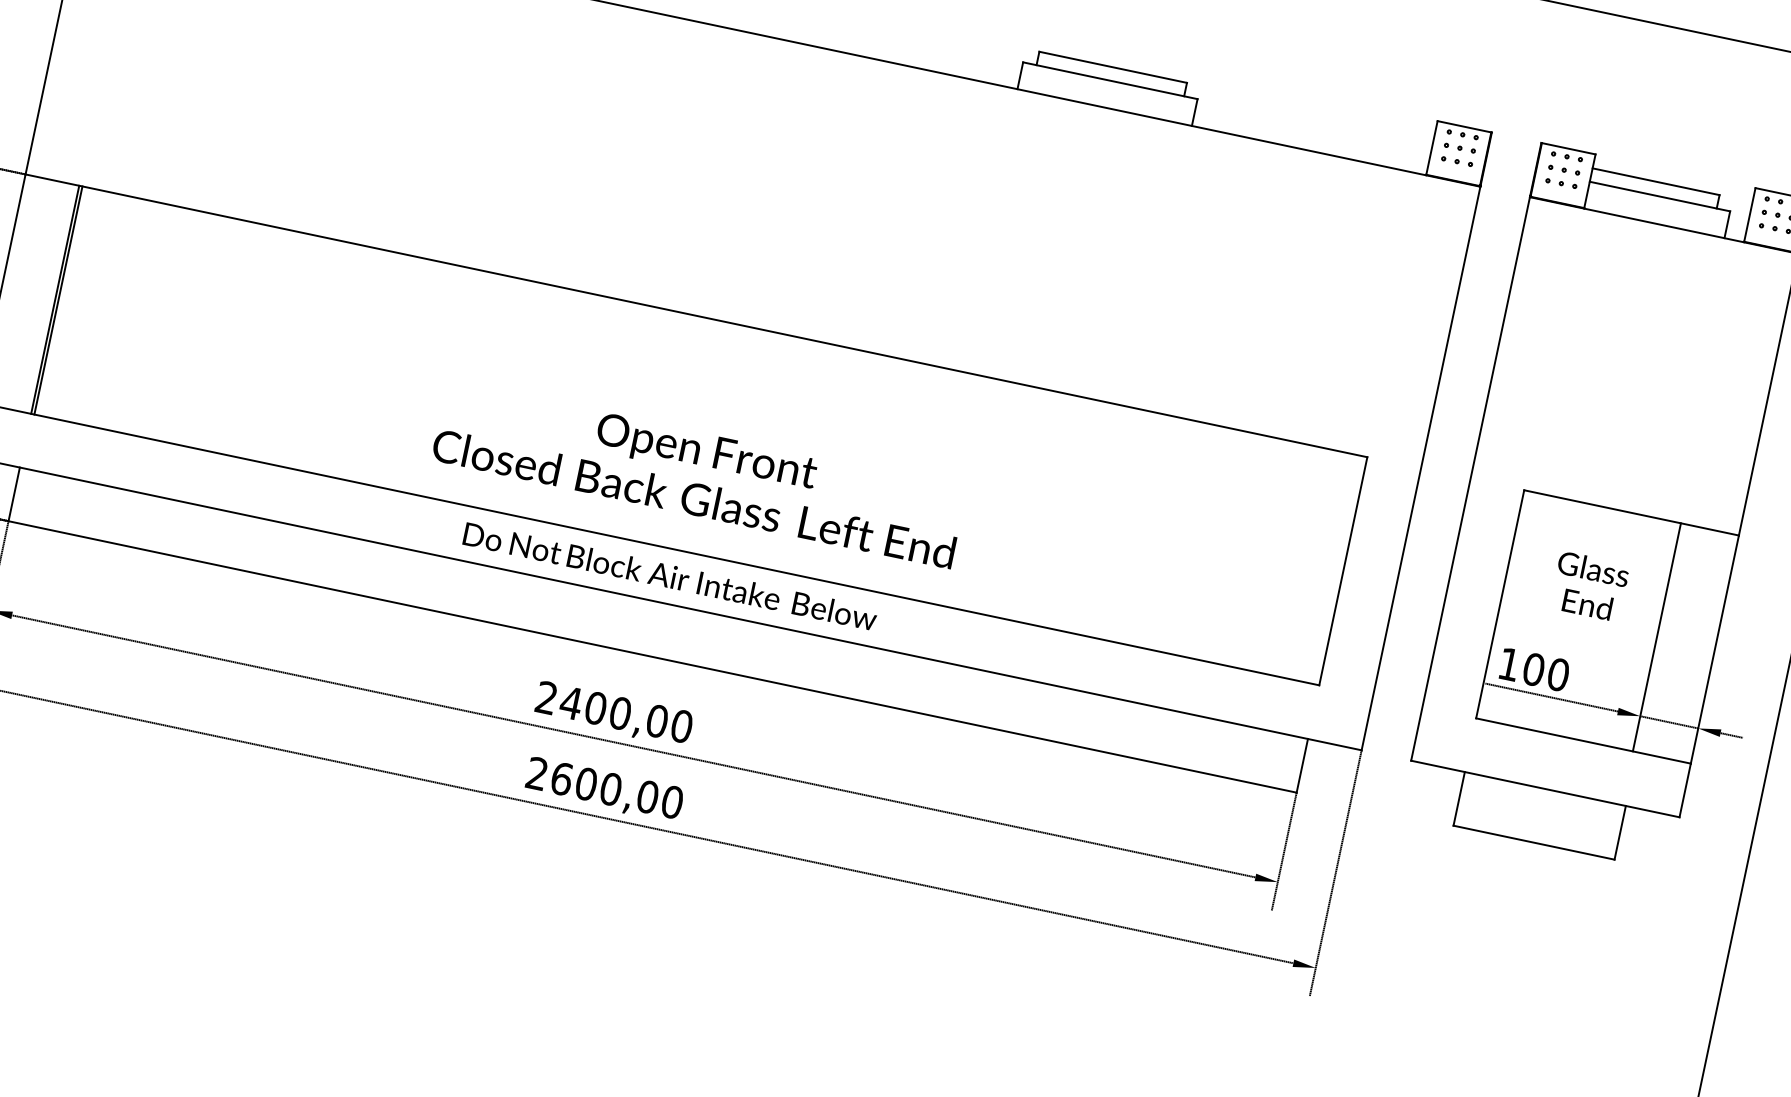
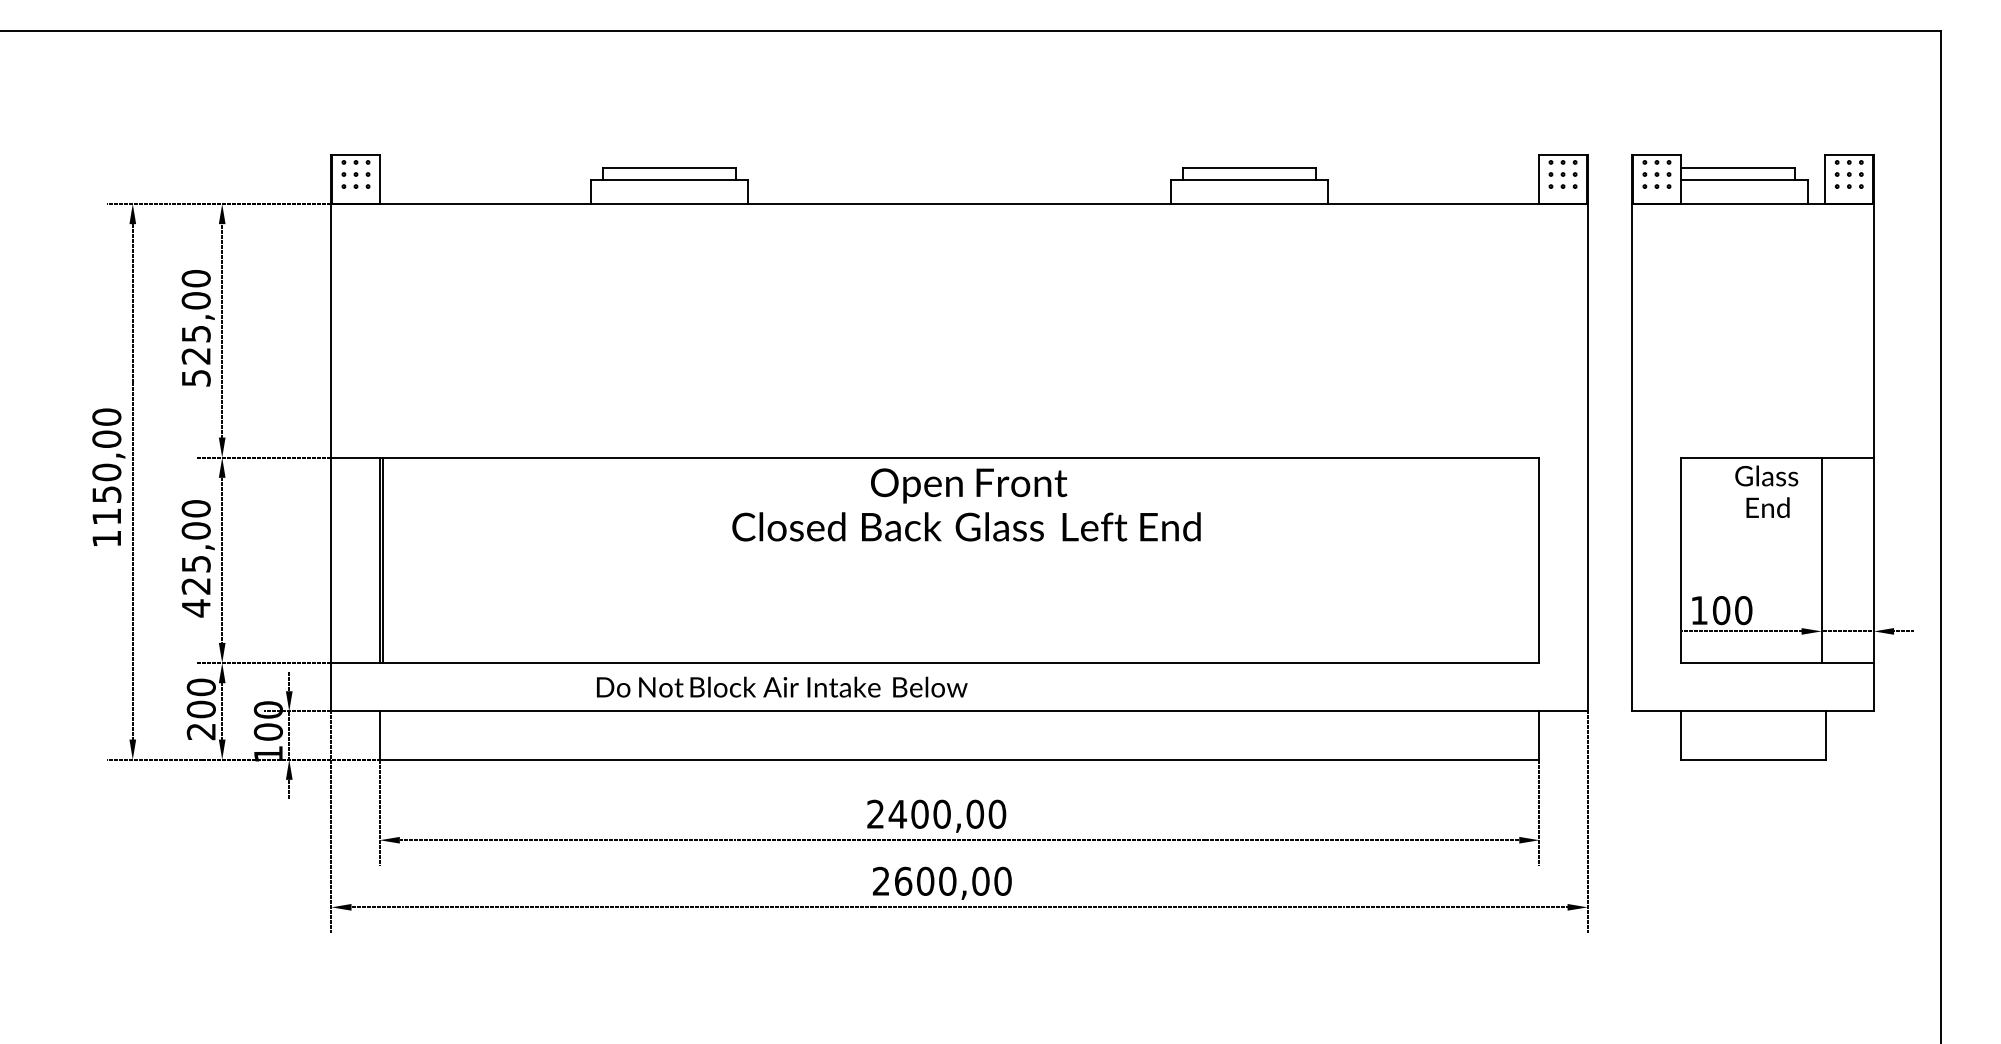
text: (699, 473) -> (966, 504), moved
text: (670, 575) -> (782, 686), moved
text: (1589, 586) -> (1766, 491), moved

